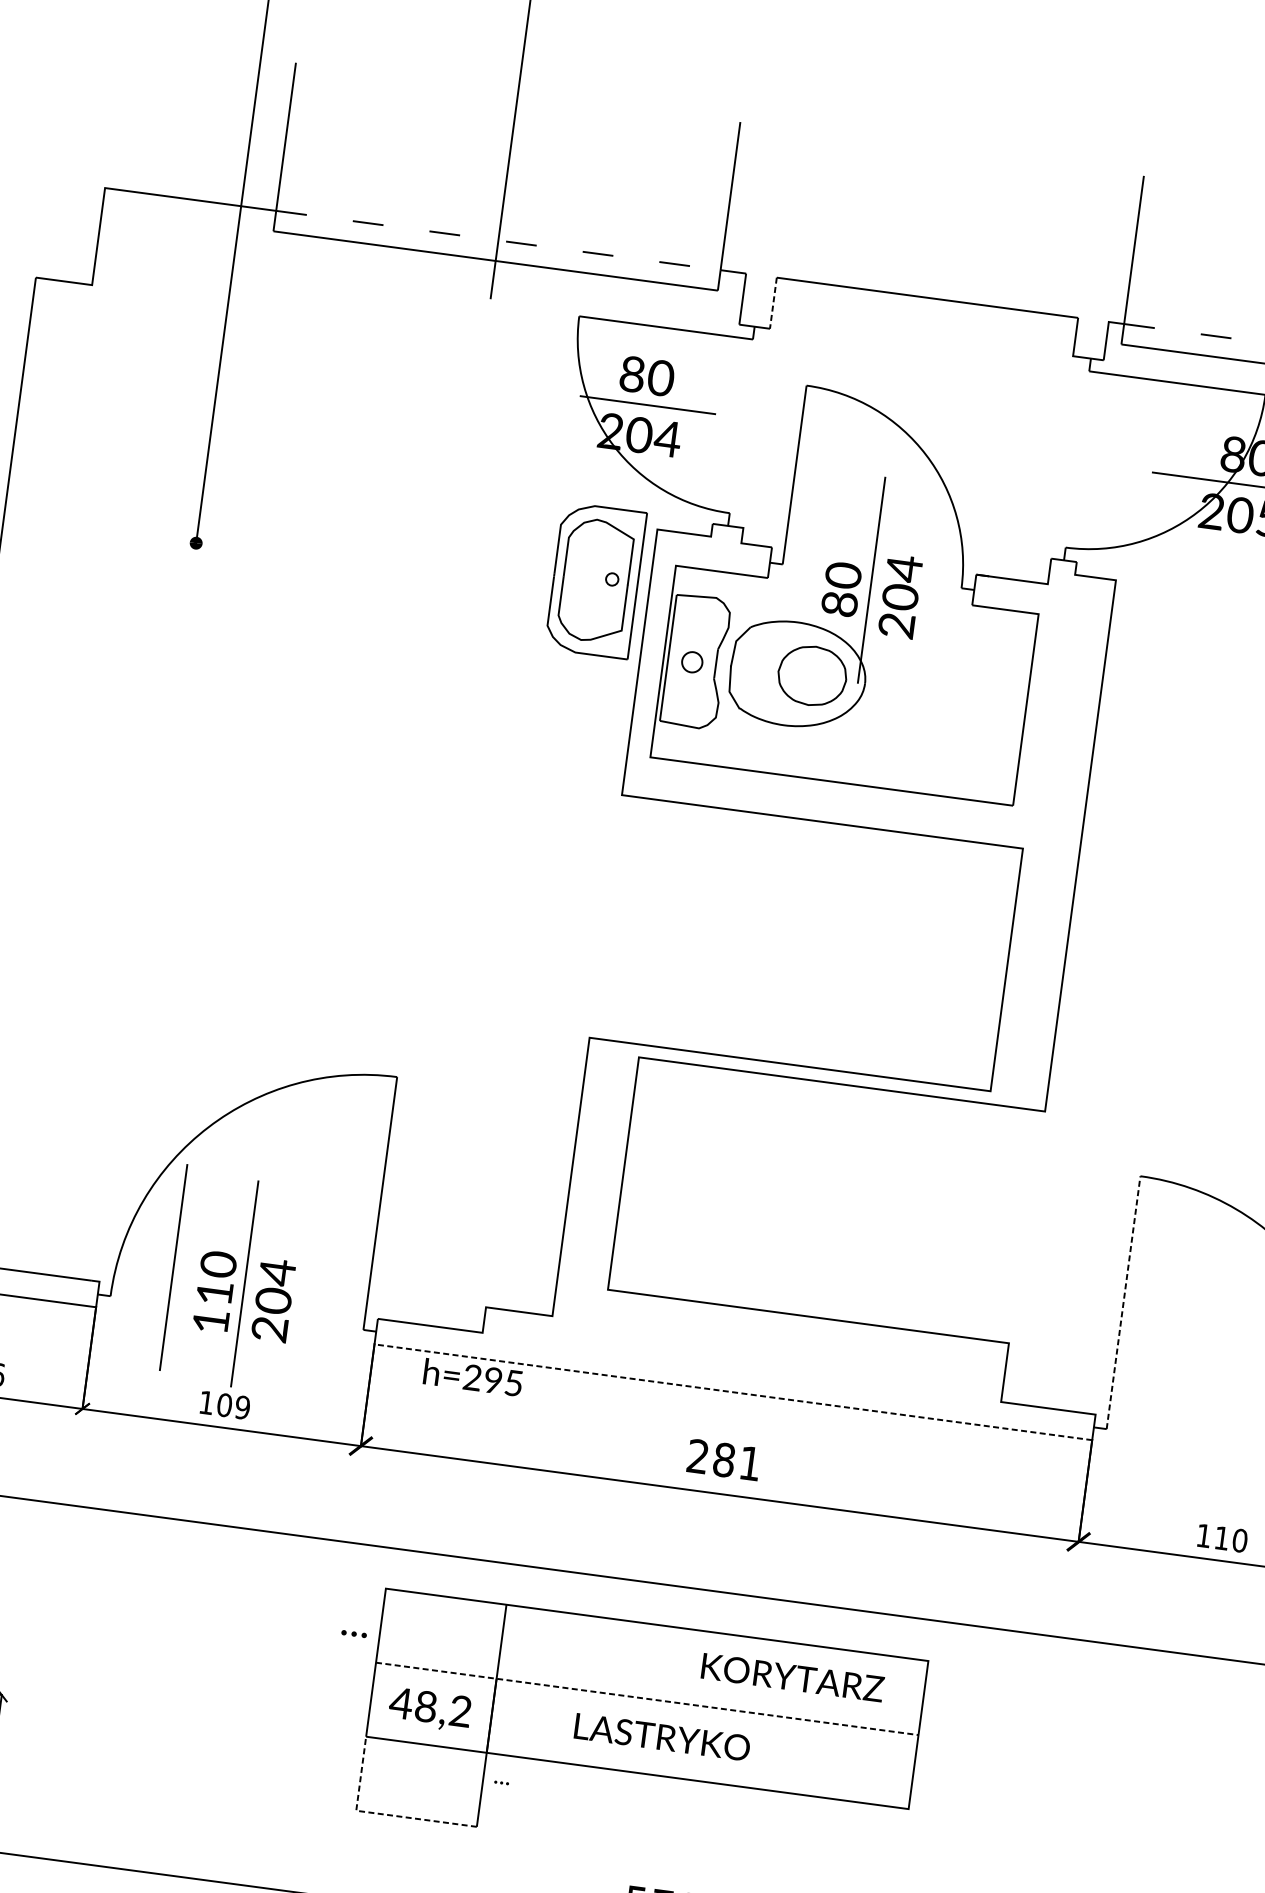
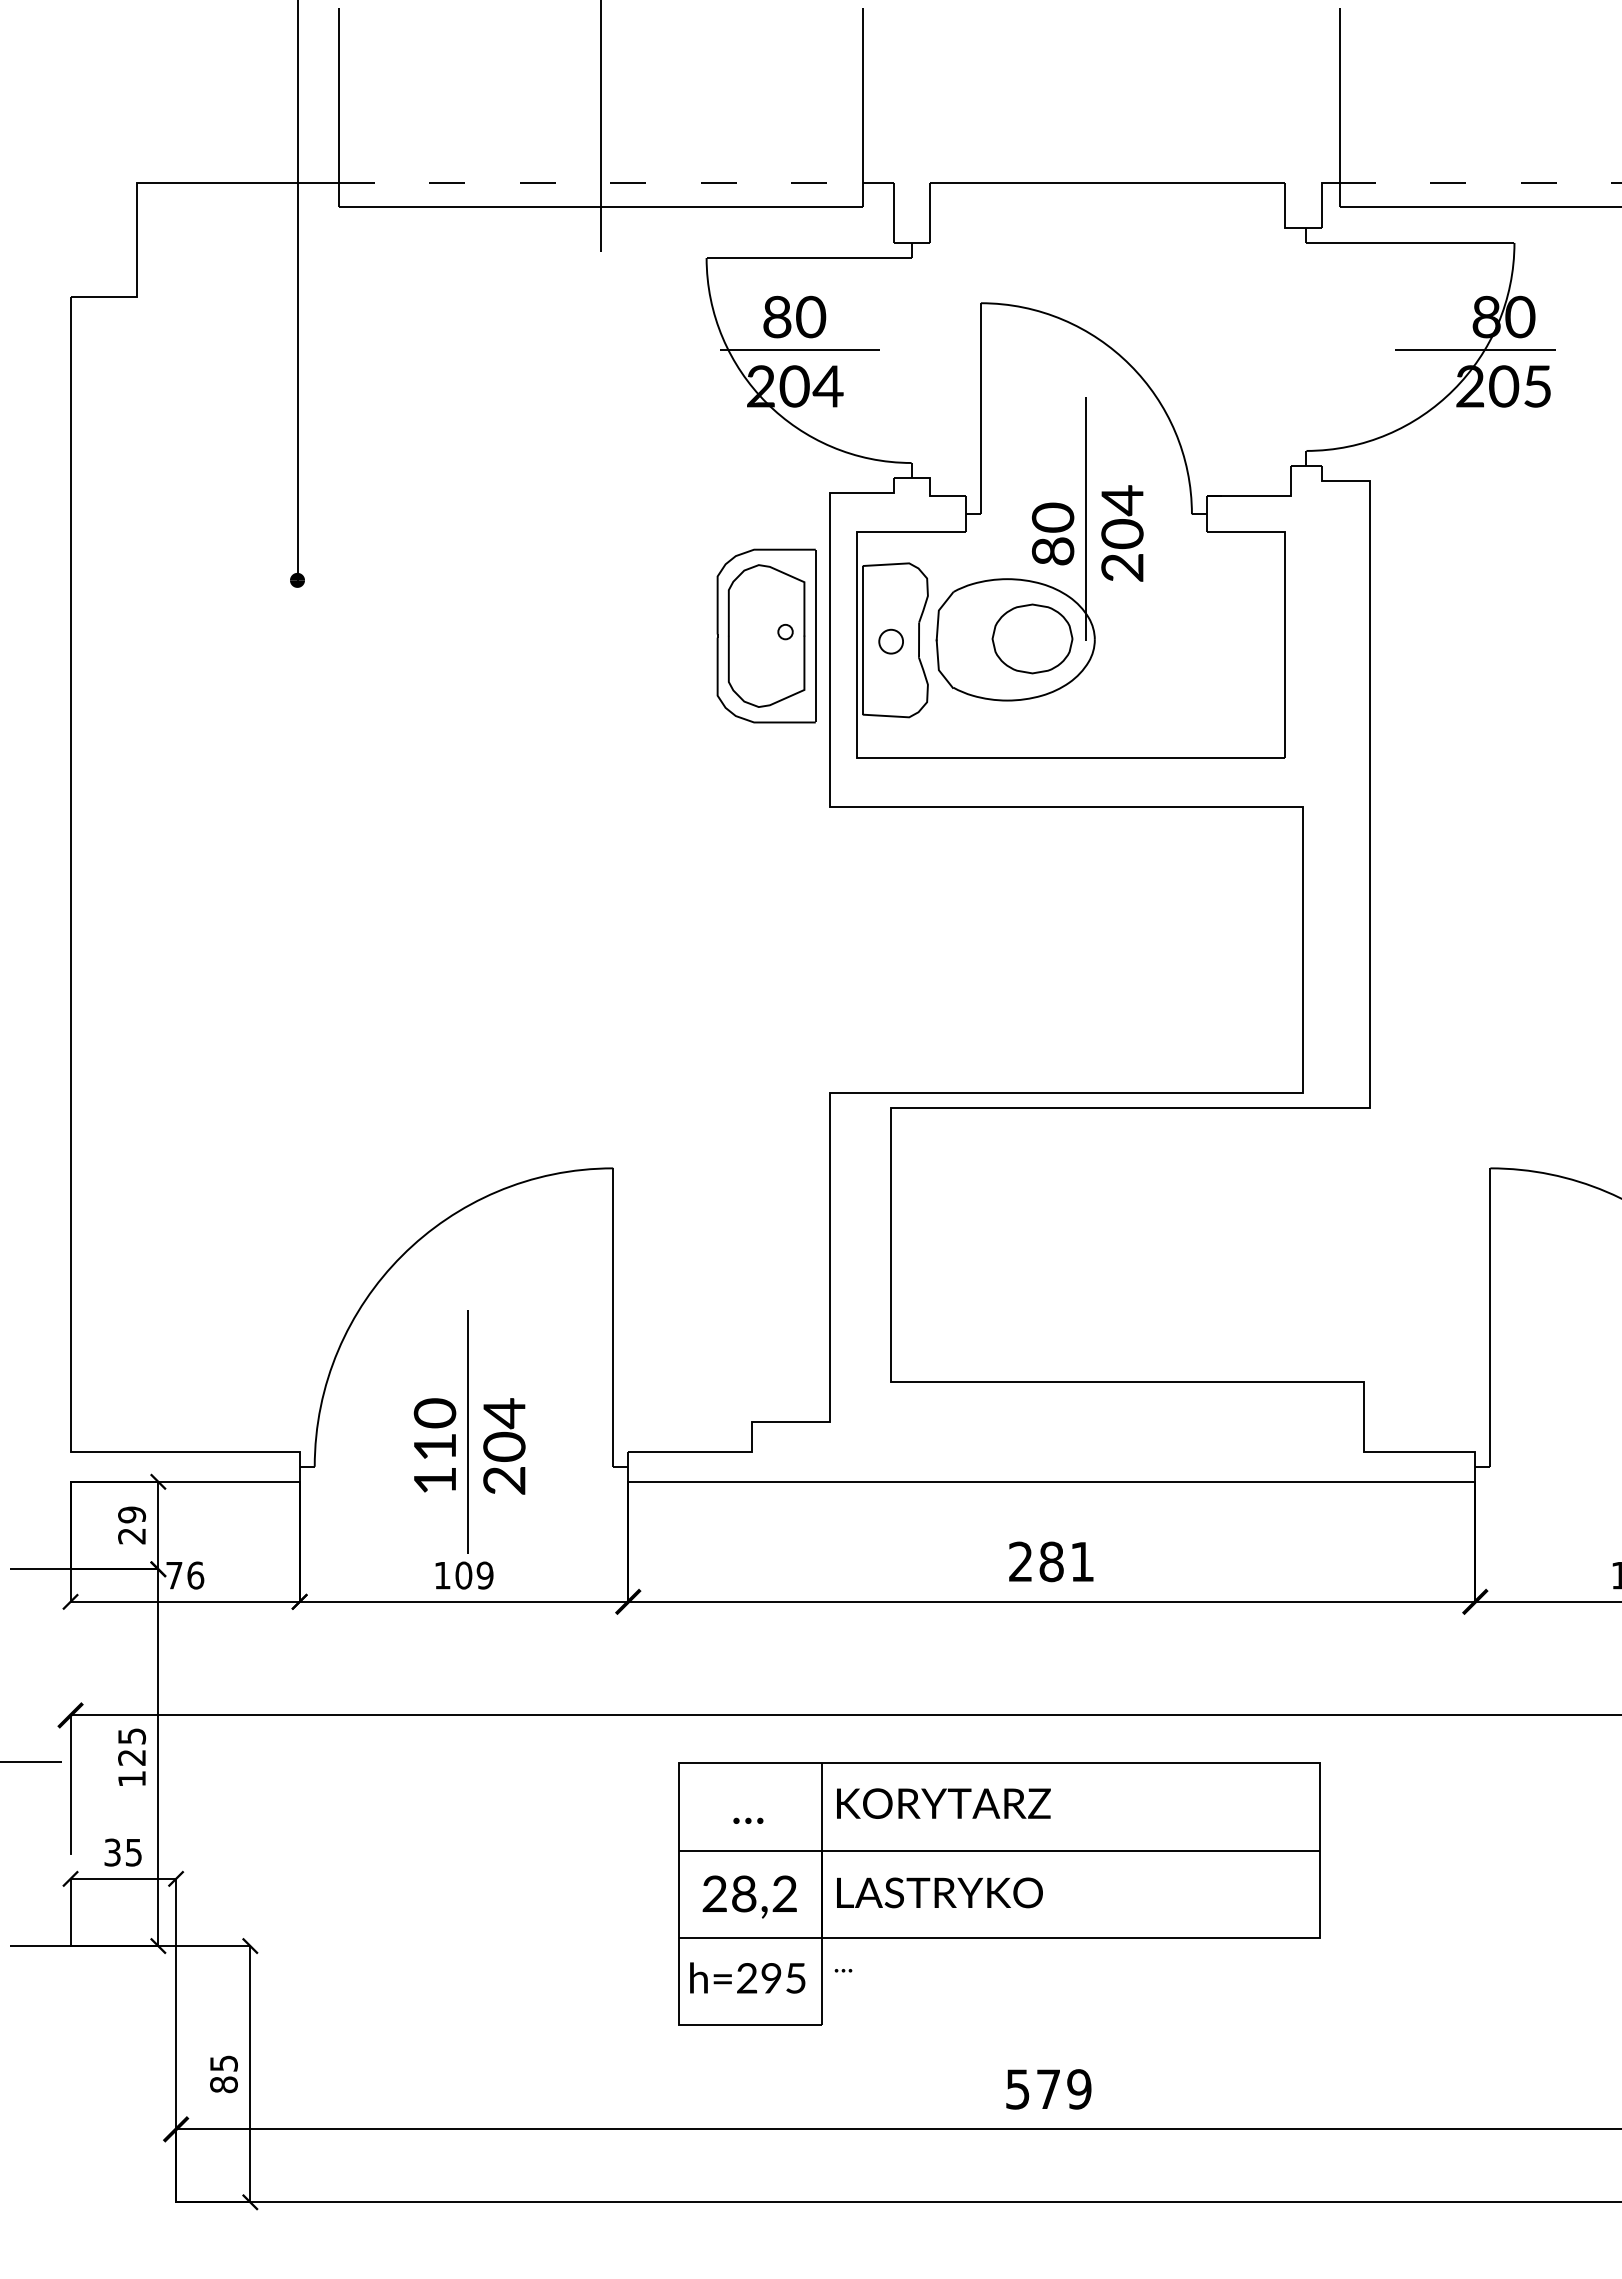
line: (773, 303) -> (929, 213), dashed -> solid
part: (595, 580) -> (766, 635), moved
line: (172, 1267) -> (382, 1423), removed
line: (1123, 1302) -> (1490, 1317), dashed -> solid
text: (473, 1377) -> (747, 1977), moved
line: (733, 1391) -> (1051, 1481), dashed -> solid
text: (354, 1633) -> (748, 1820), moved
text: (792, 1677) -> (943, 1803), moved
line: (647, 1698) -> (999, 1850), dashed -> solid
text: (401, 1702) -> (714, 1893), 48,2 -> 28,2
text: (662, 1736) -> (939, 1892), moved
line: (379, 1813) -> (706, 2025), dashed -> solid

